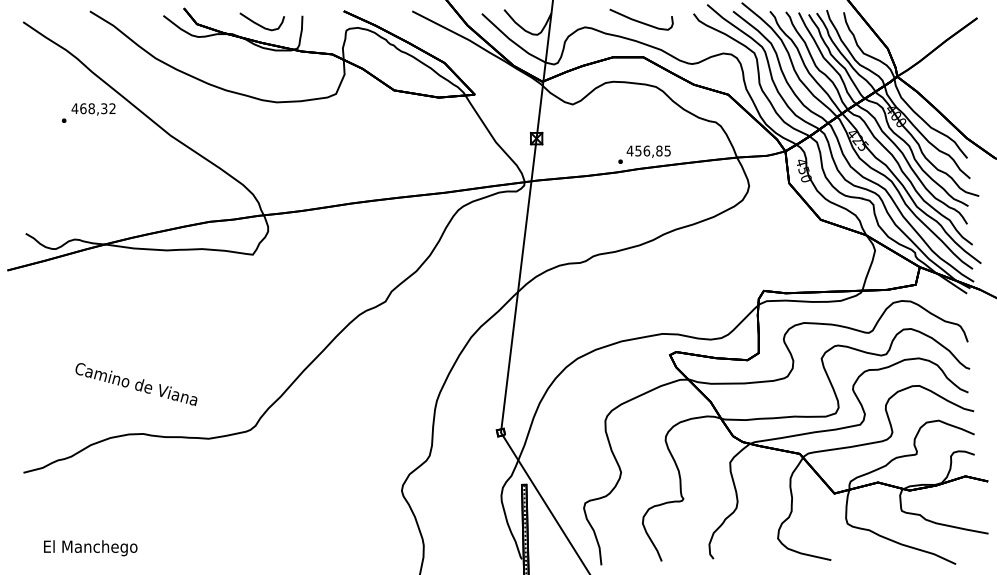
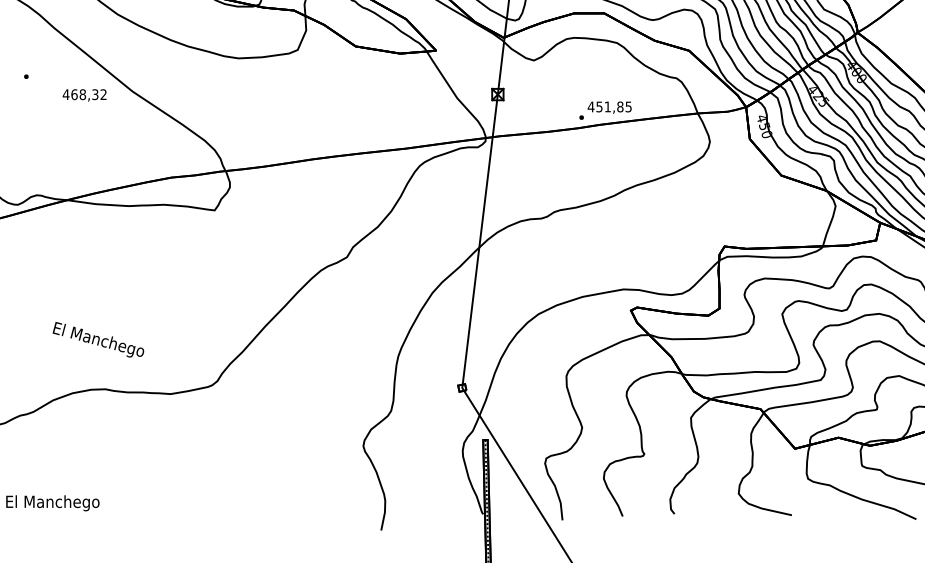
text: (93, 109) -> (84, 95), moved
text: (646, 150) -> (607, 106), 456,85 -> 451,85
text: (136, 384) -> (98, 339), Camino de Viana -> El Manchego

